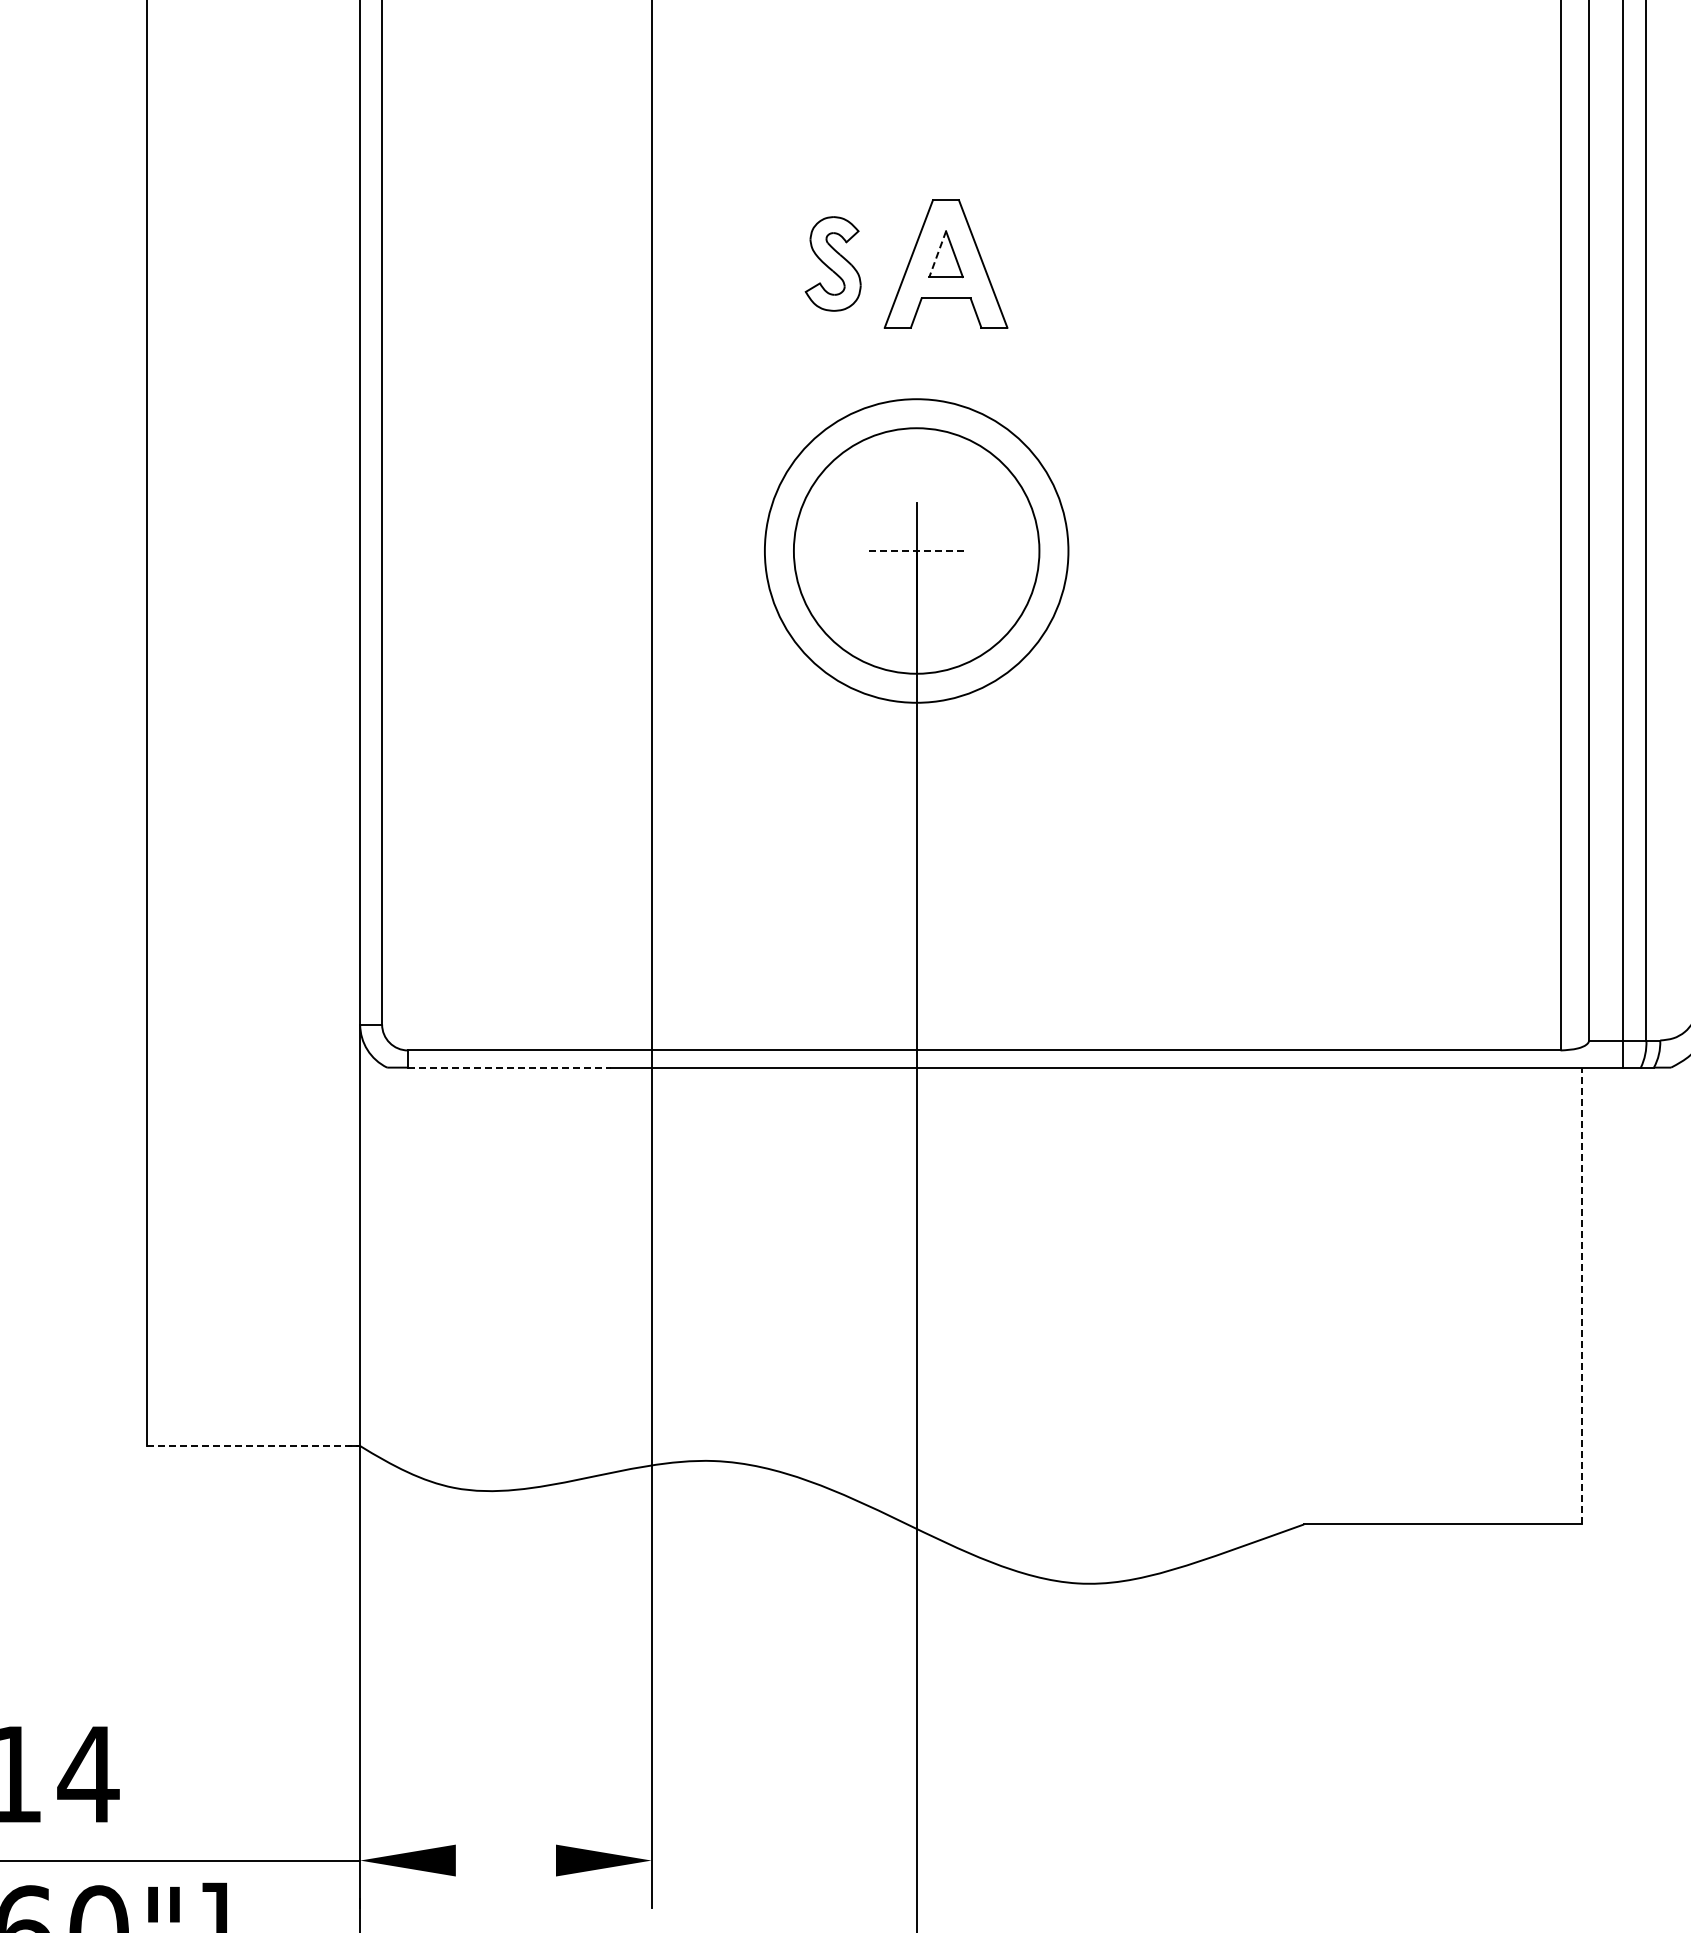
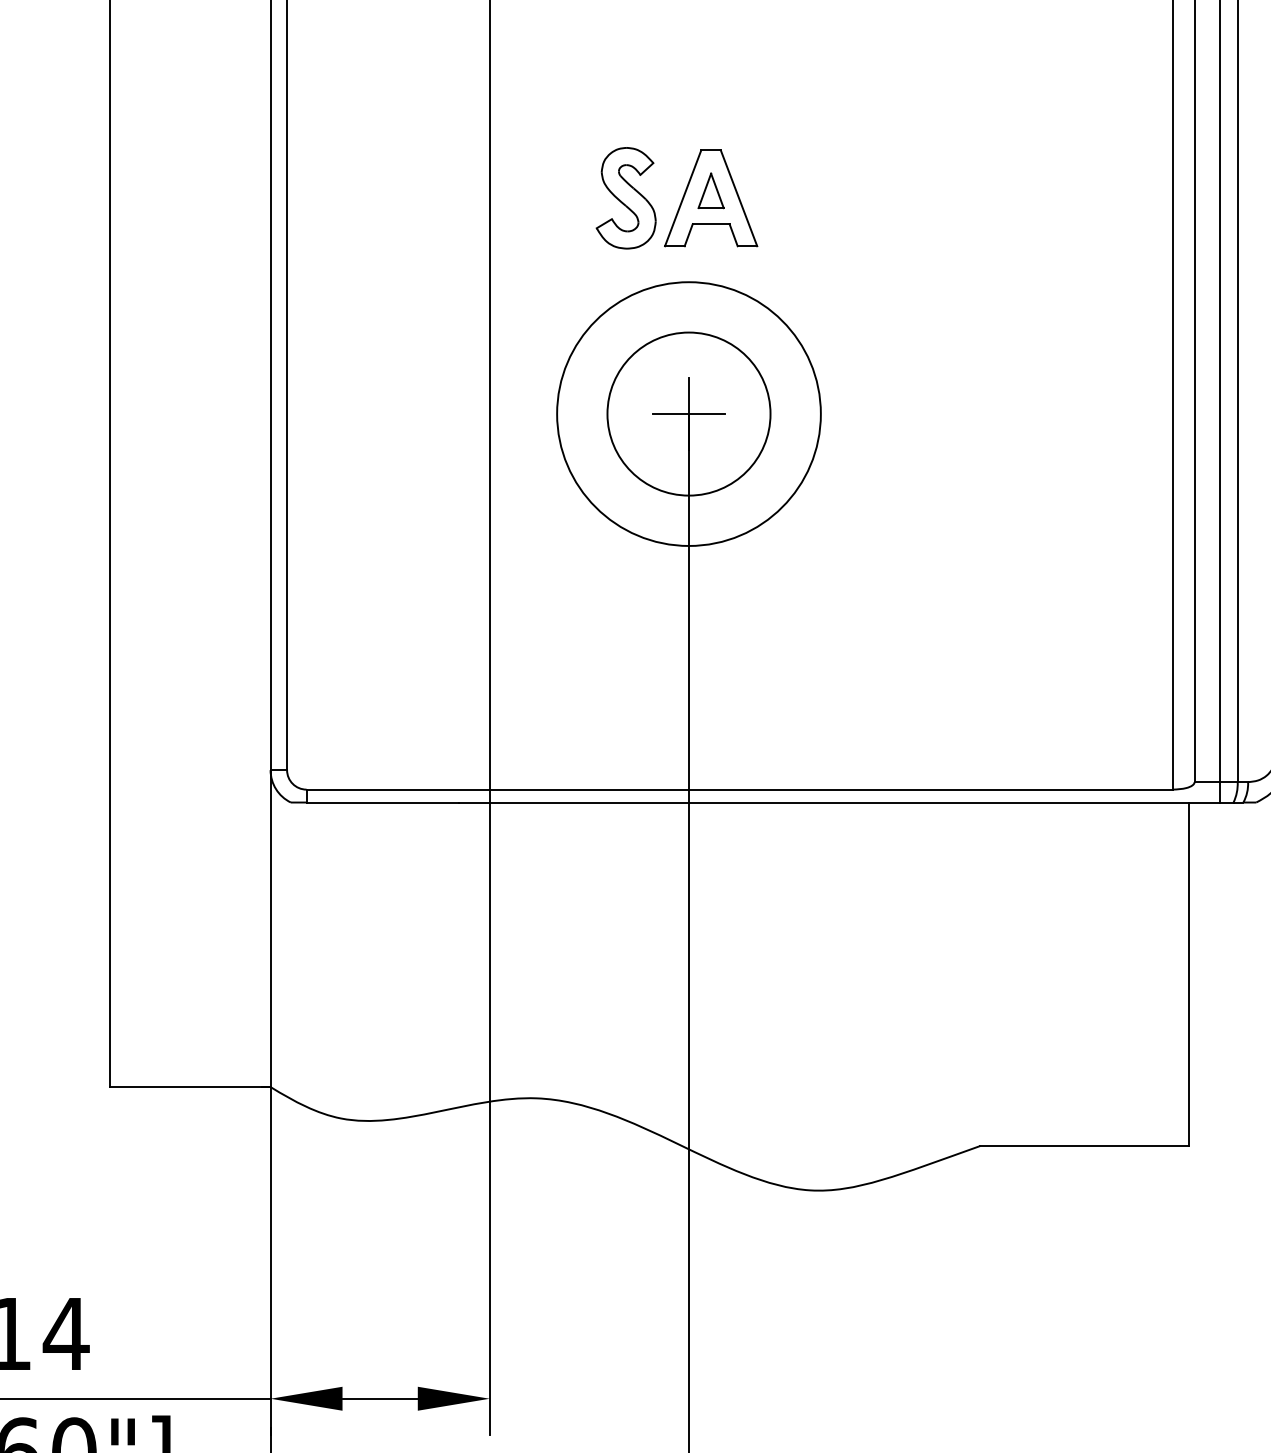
line: (937, 254) -> (704, 191), dashed -> solid
part: (833, 263) -> (626, 197), size x1.43
circle: (916, 550) -> (688, 413), size x0.71
circle: (916, 550) -> (688, 413), size x1.43
line: (916, 551) -> (688, 414), dashed -> solid
line: (509, 1067) -> (382, 802), dashed -> solid
line: (1581, 1295) -> (1188, 973), dashed -> solid
line: (253, 1446) -> (190, 1087), dashed -> solid
line: (505, 1860) -> (379, 1398), added

